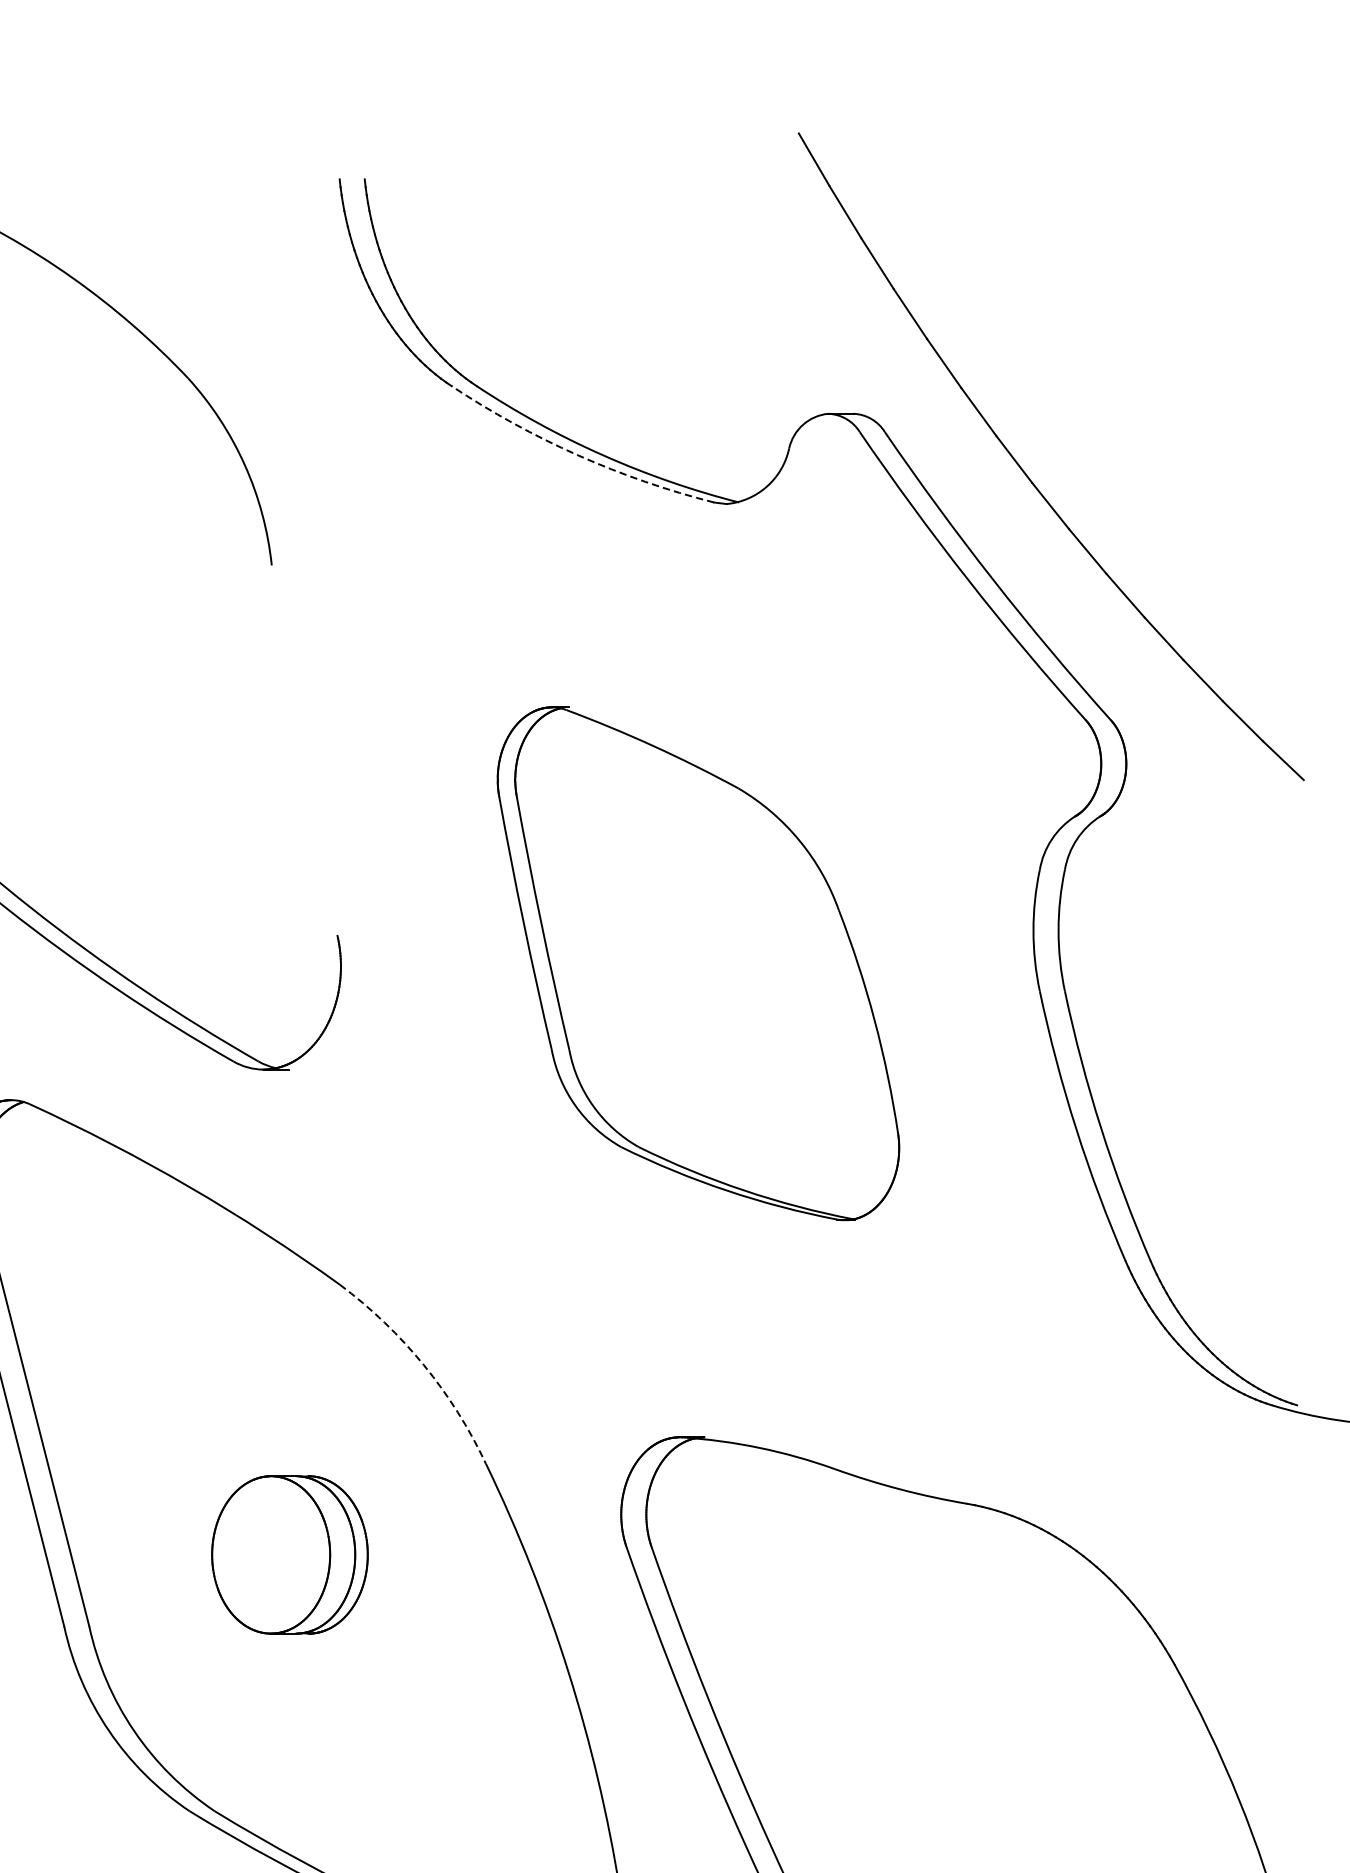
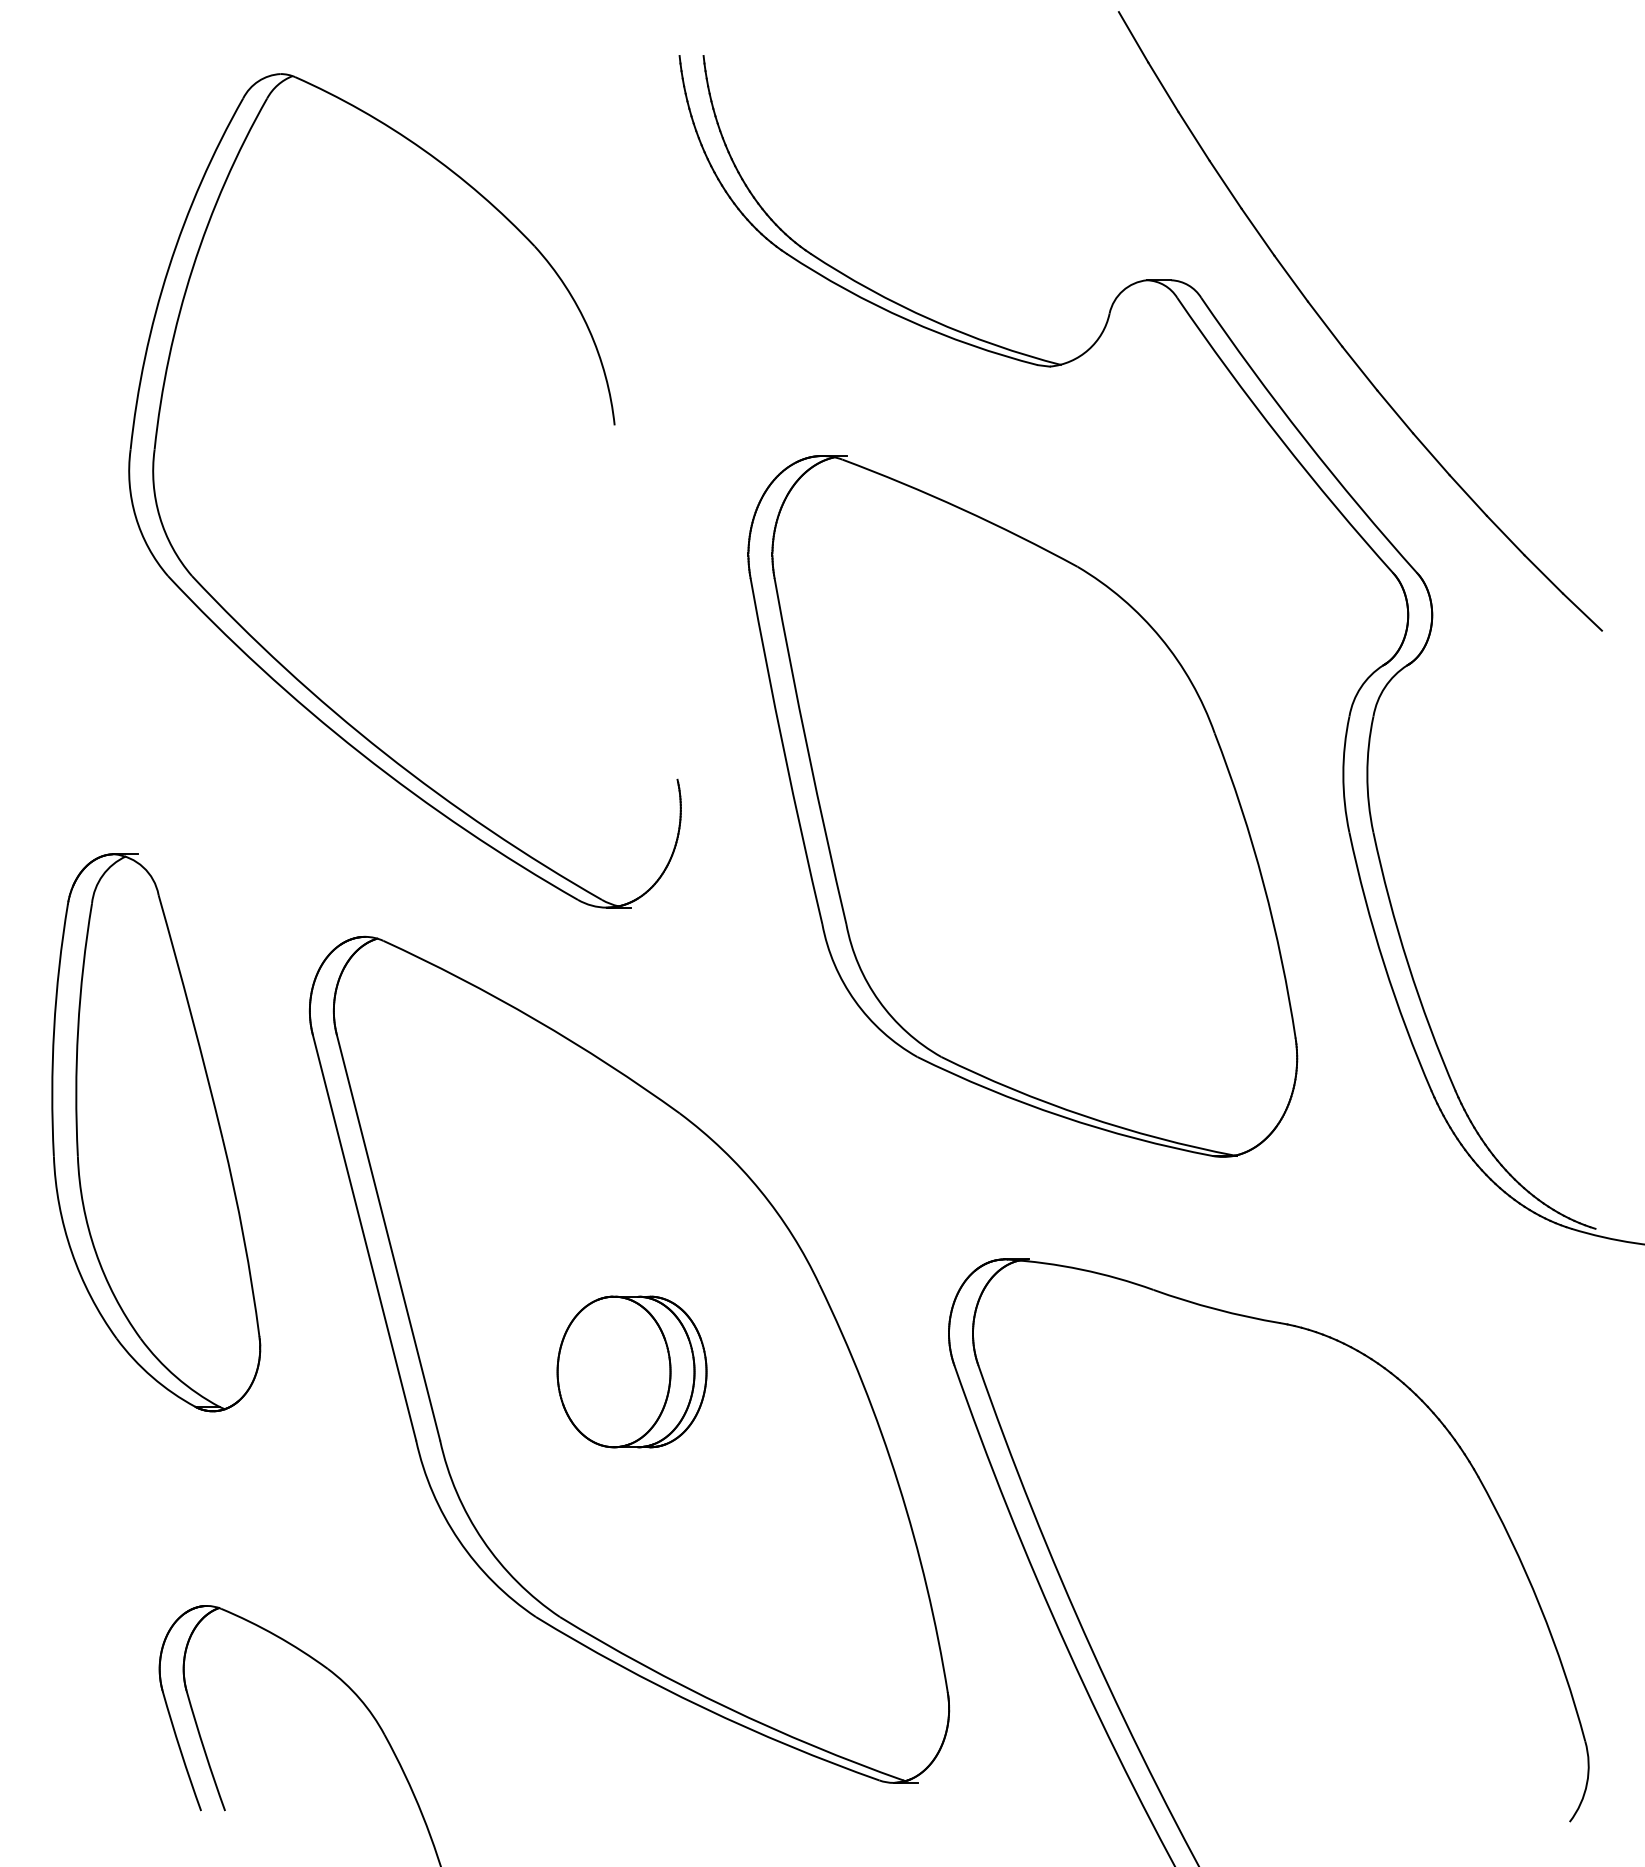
arc: (577, 454) -> (907, 319), dashed -> solid
part: (698, 963) -> (1022, 806), size x1.43
arc: (424, 1365) -> (760, 1190), dashed -> solid

